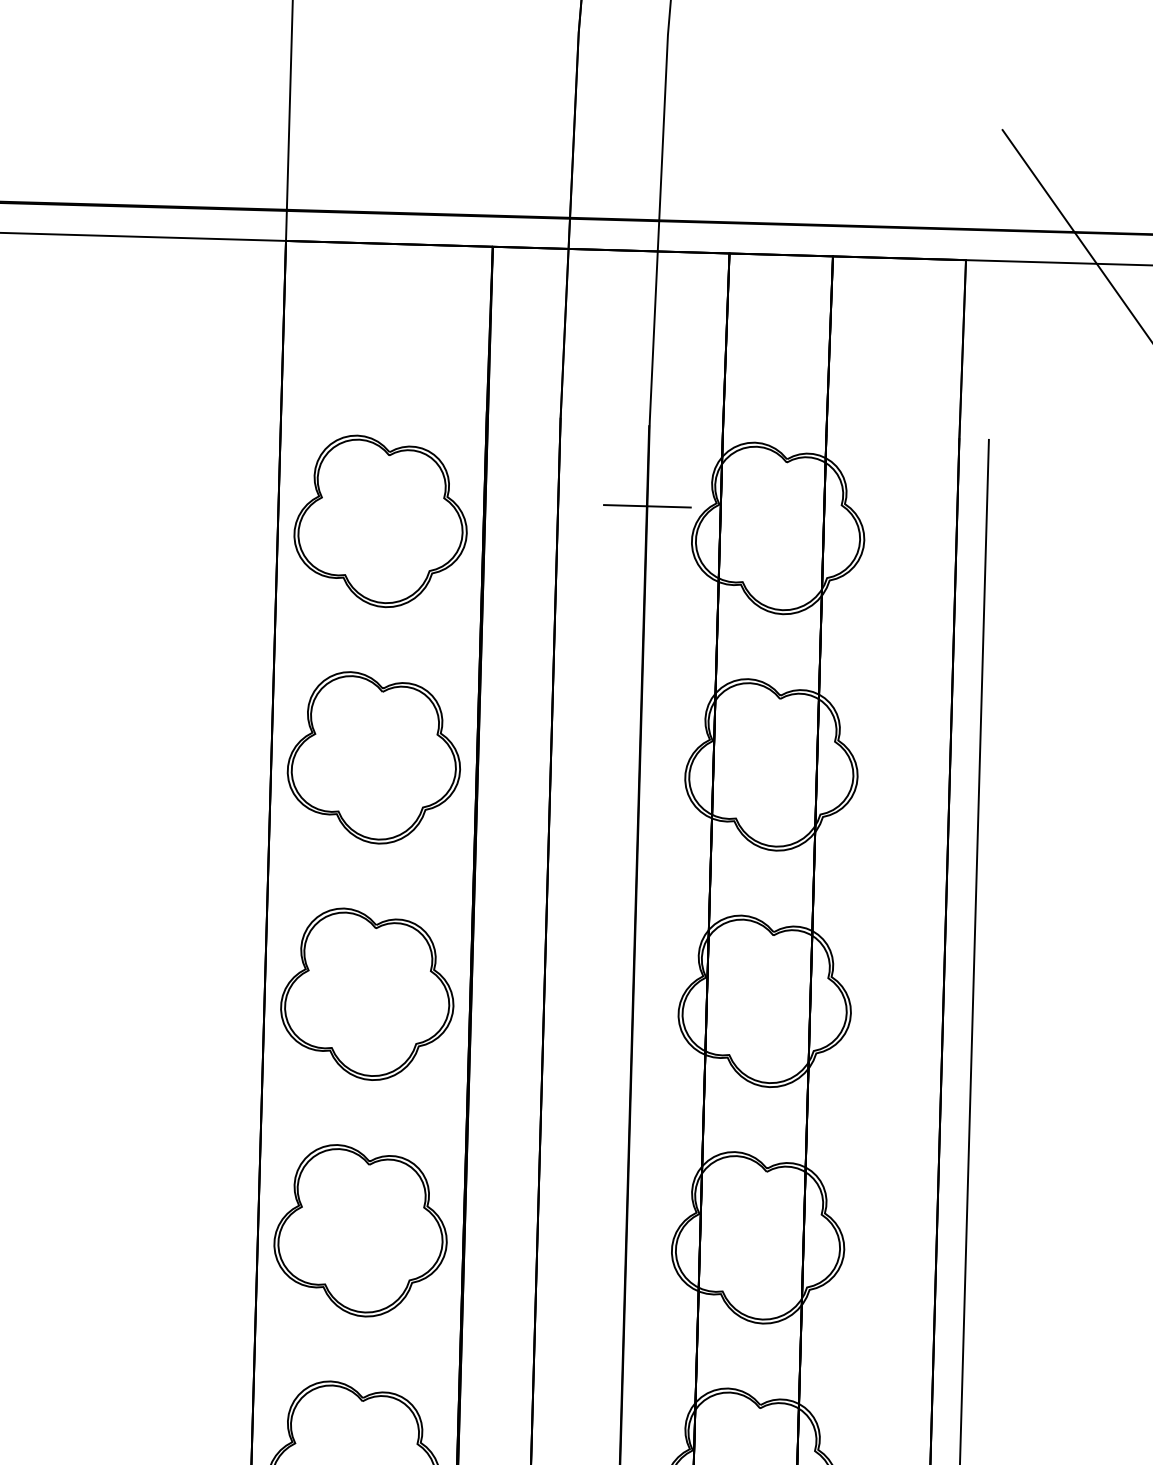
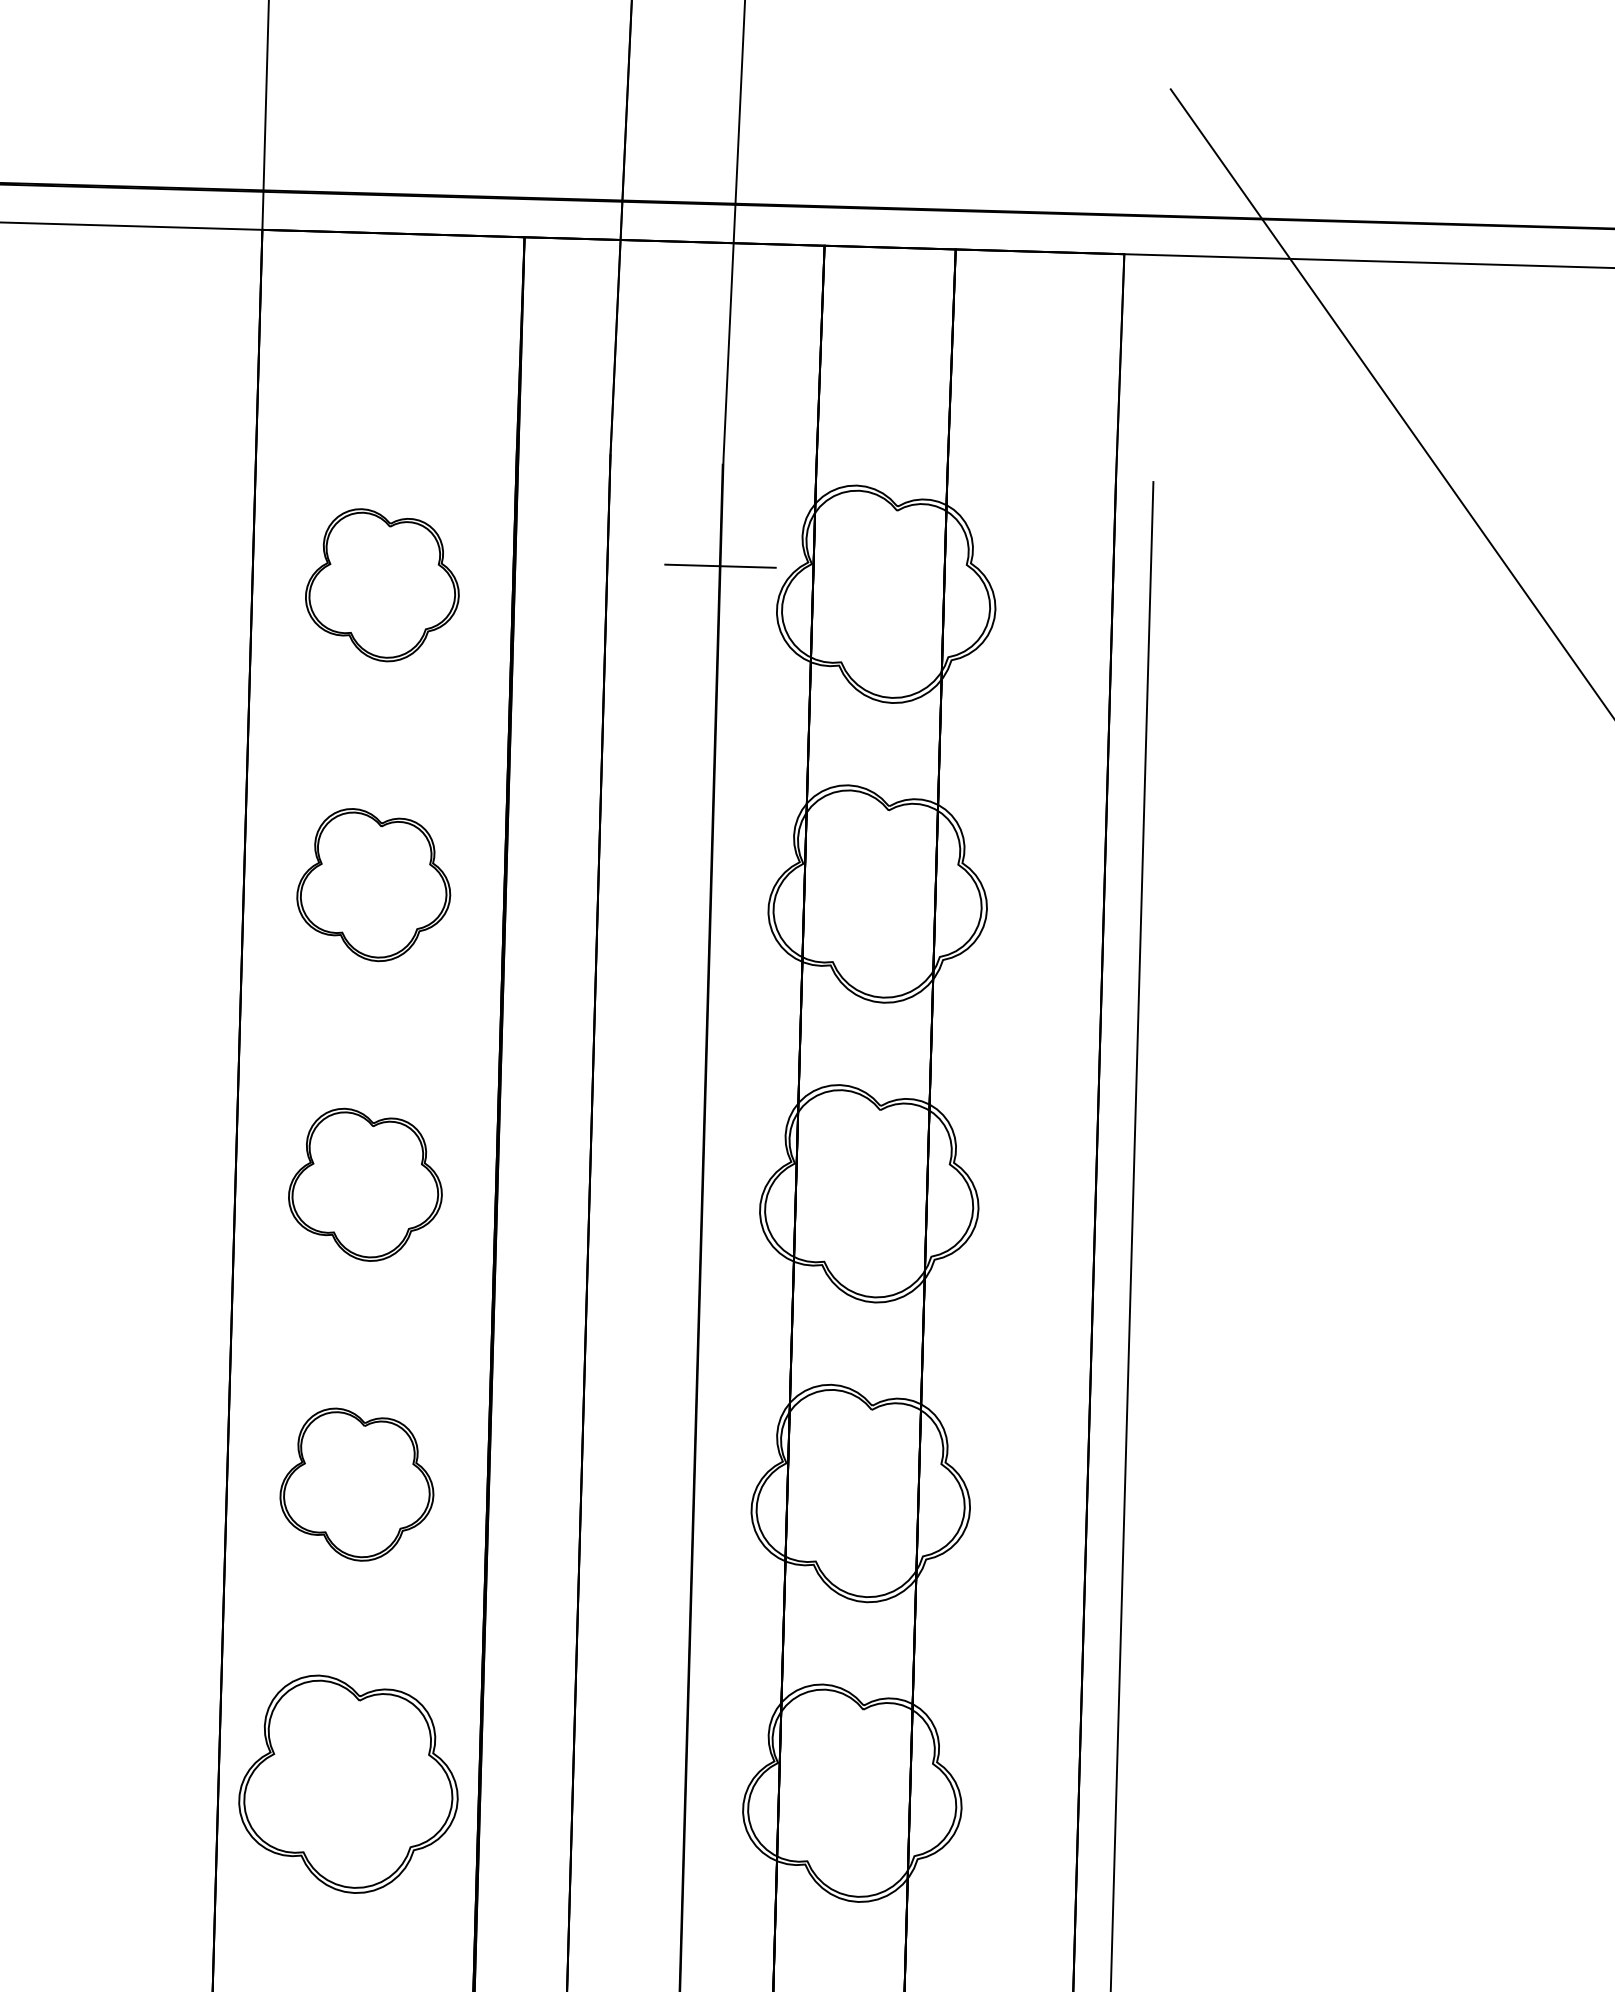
part: (380, 520) -> (382, 584), size x0.7
part: (373, 757) -> (373, 884), size x0.7
part: (367, 994) -> (365, 1184), size x0.7
part: (360, 1230) -> (356, 1484), size x0.7

